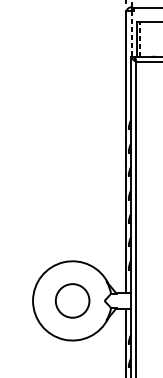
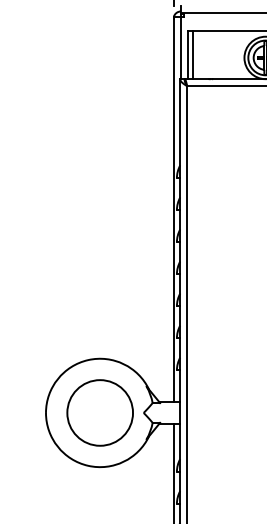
line: (131, 34) -> (180, 48), dashed -> solid
line: (140, 38) -> (192, 54), dashed -> solid
circle: (72, 300) -> (99, 412), size x1.43

